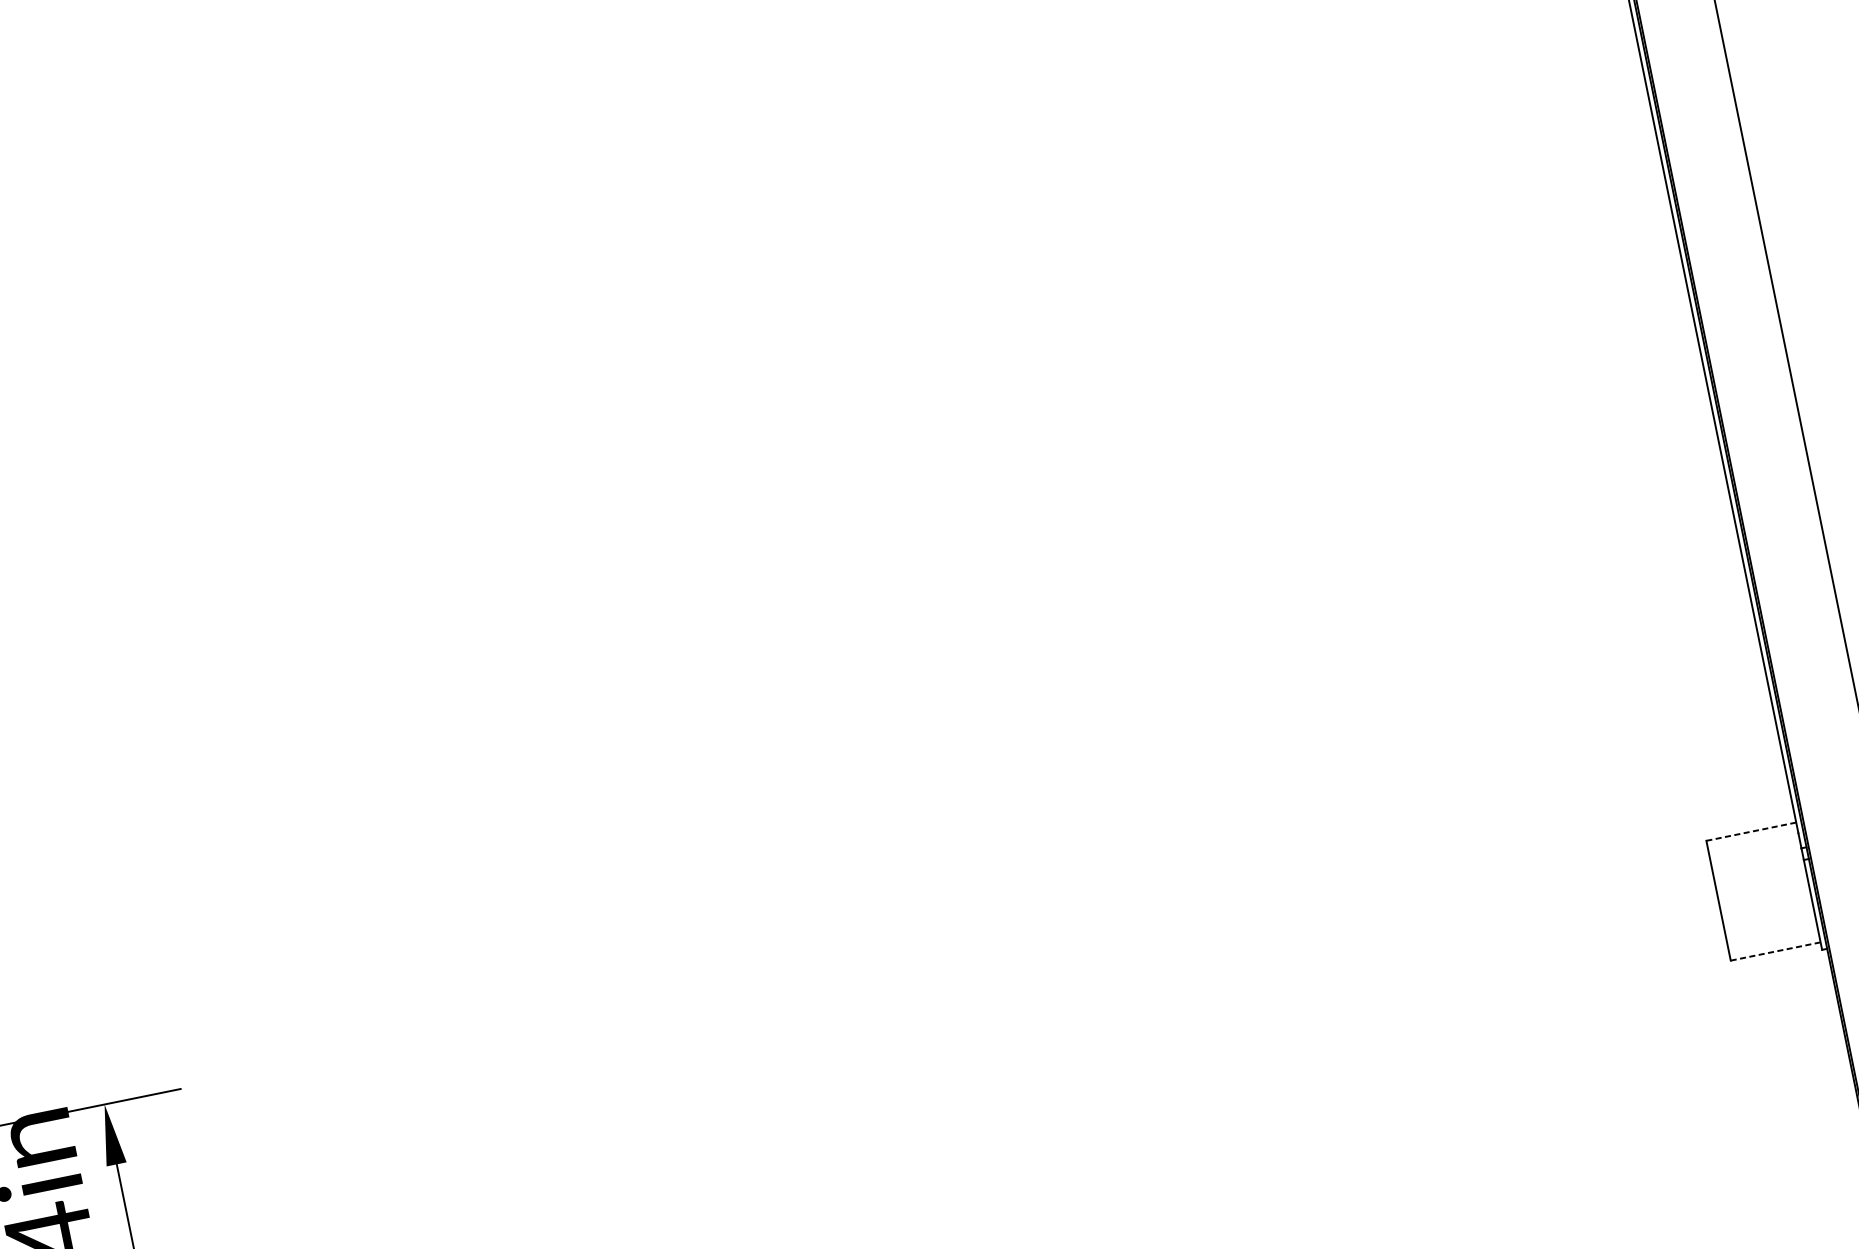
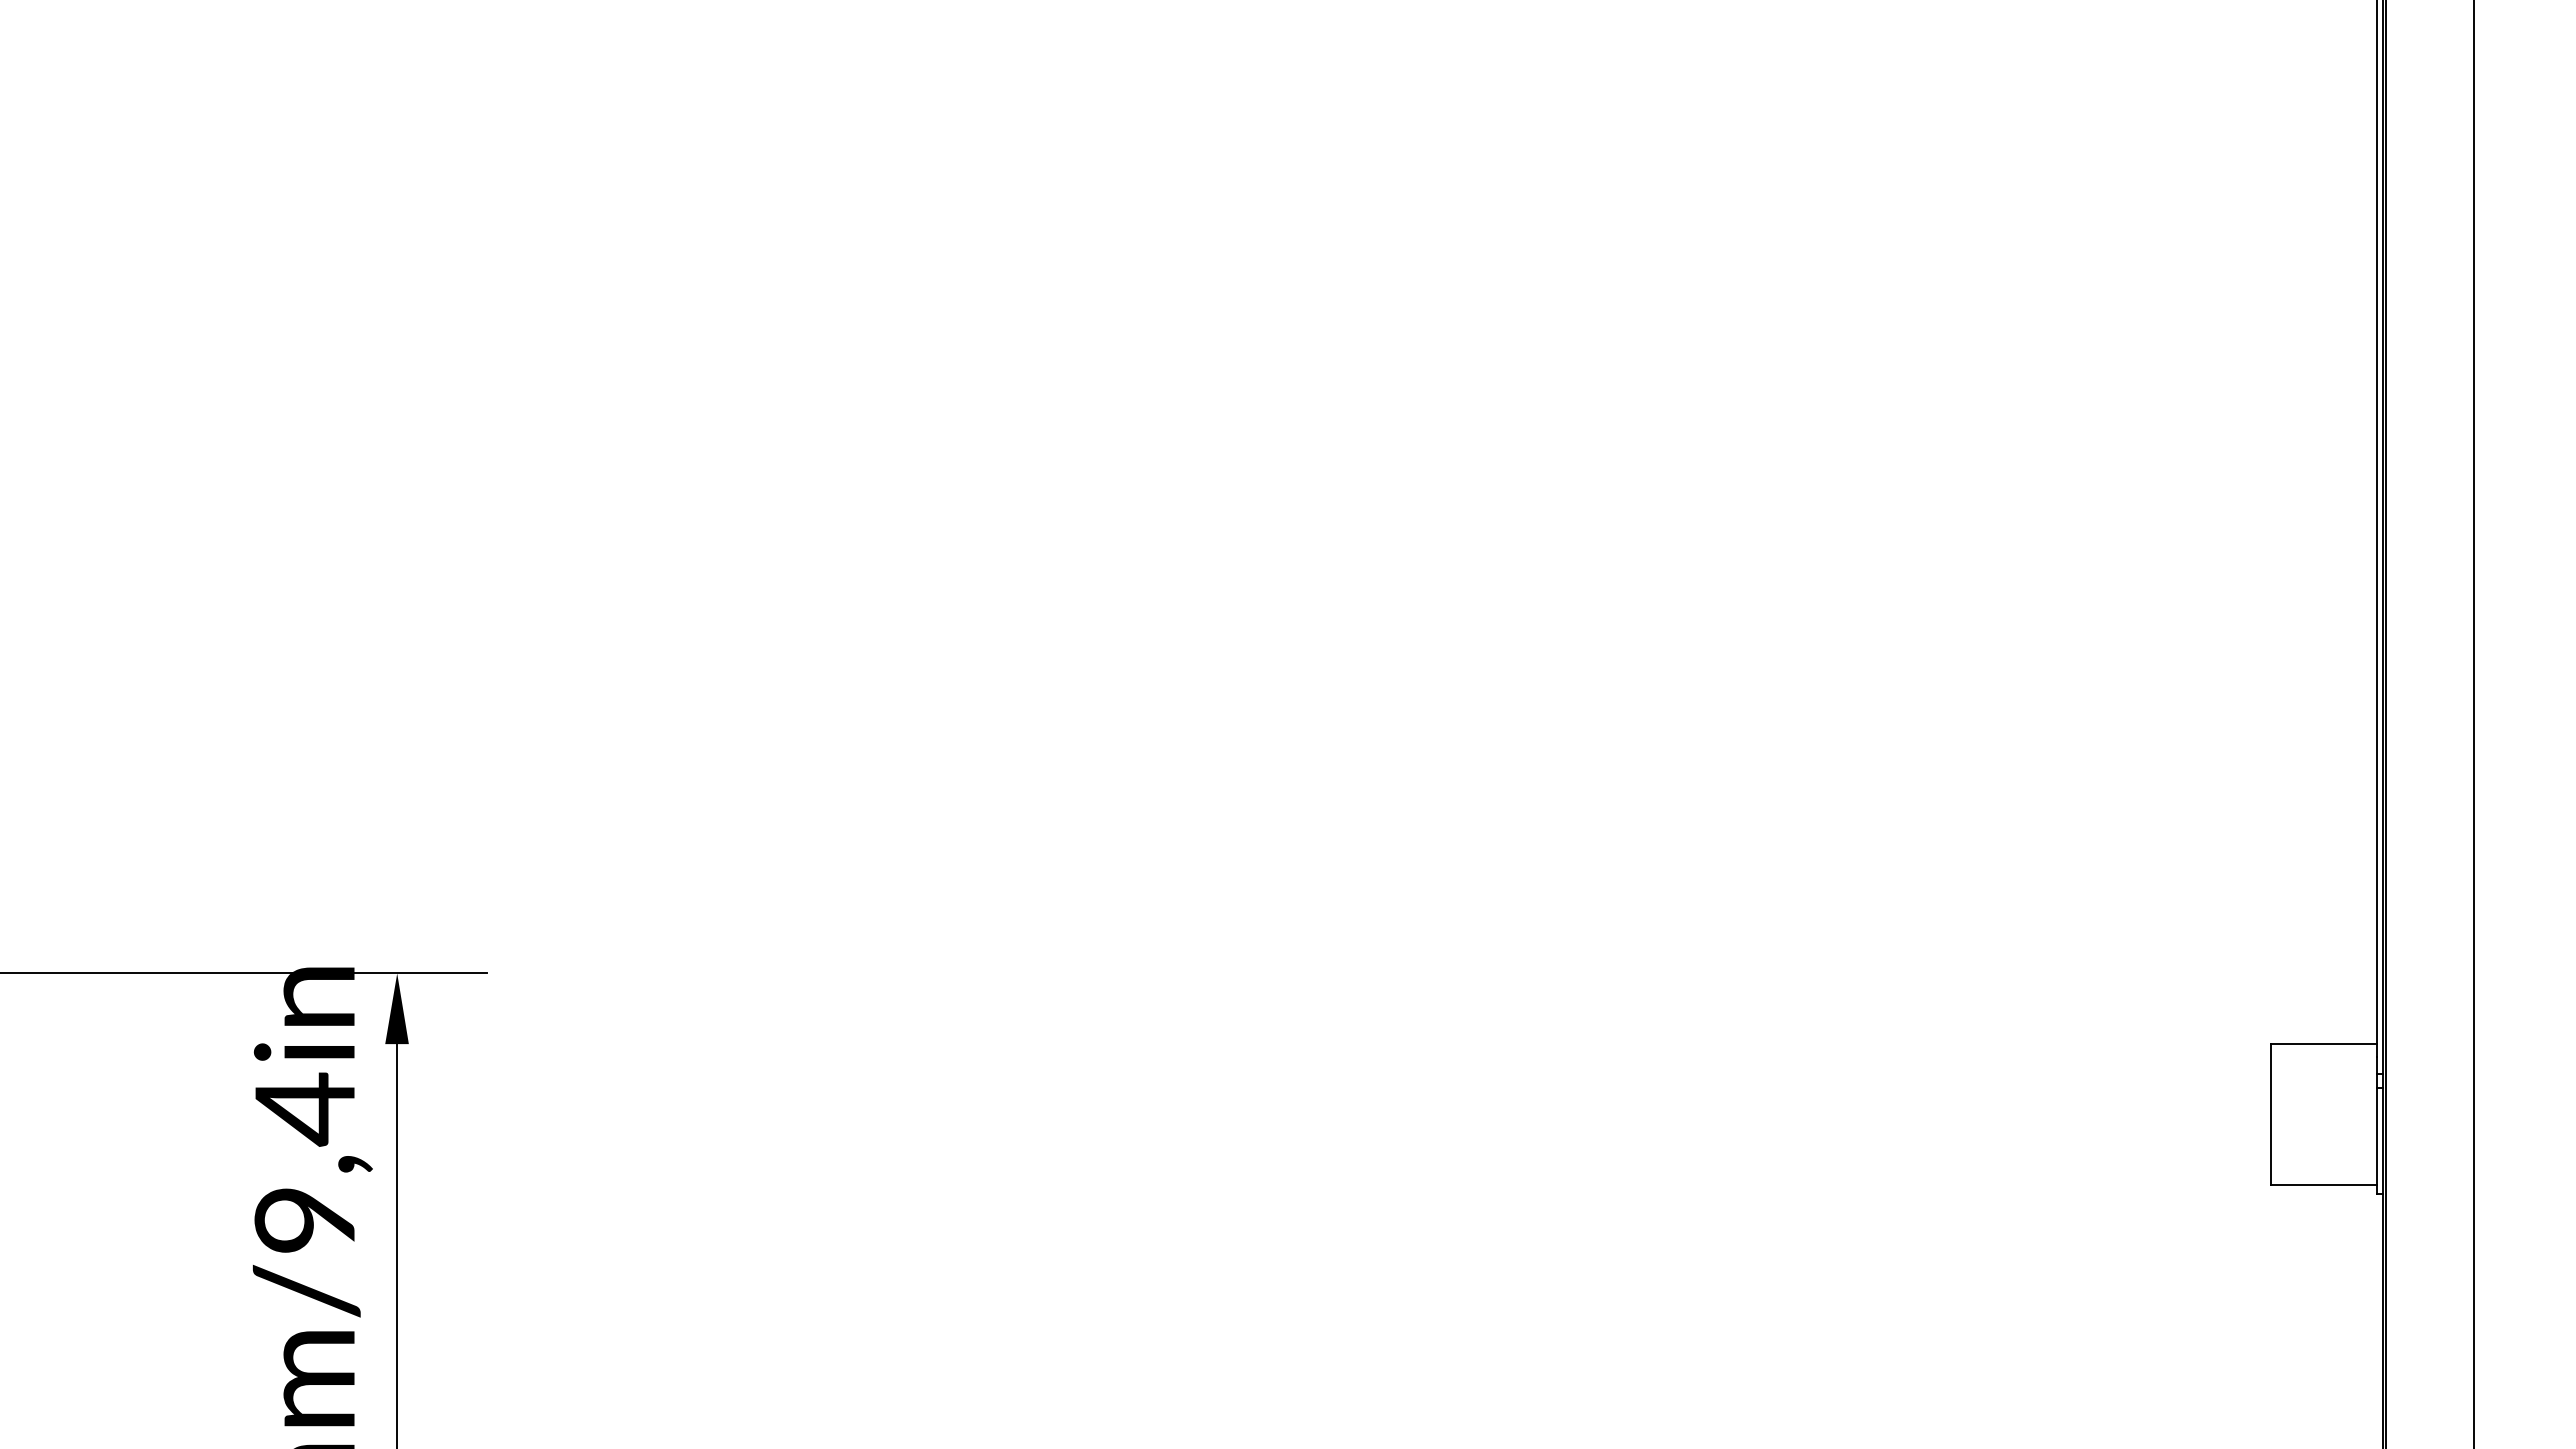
line: (1751, 831) -> (2324, 1043), dashed -> solid
line: (1775, 951) -> (2324, 1185), dashed -> solid

